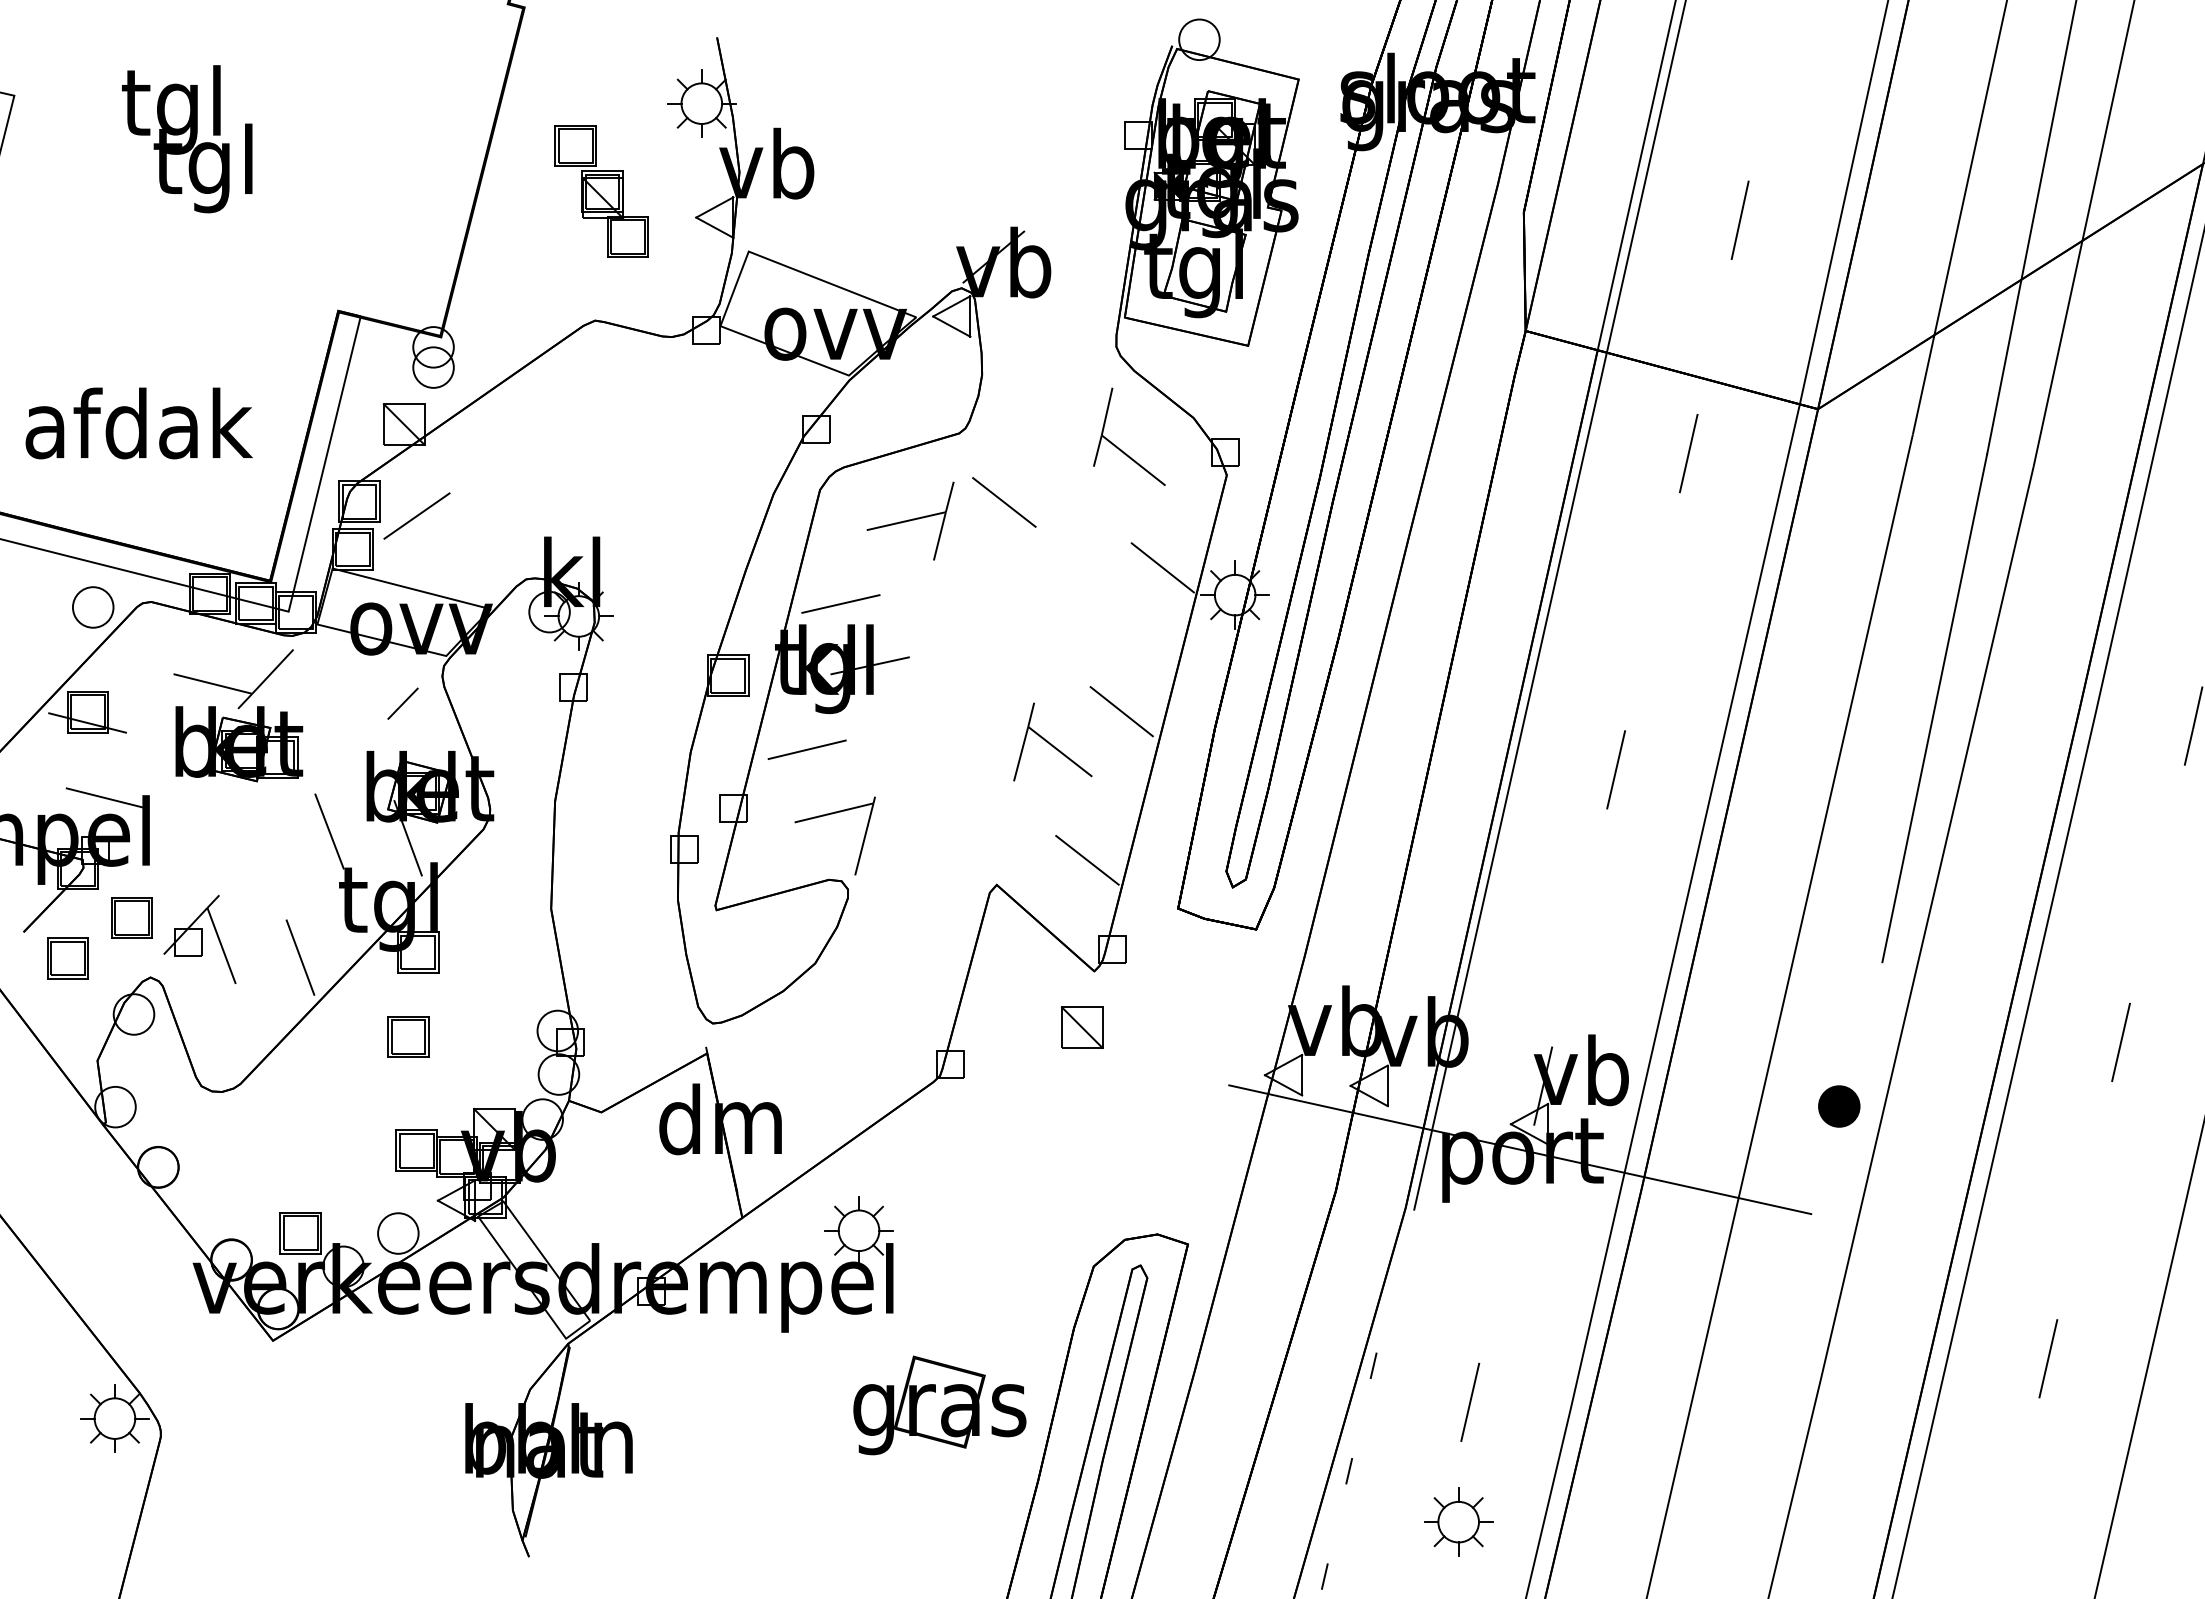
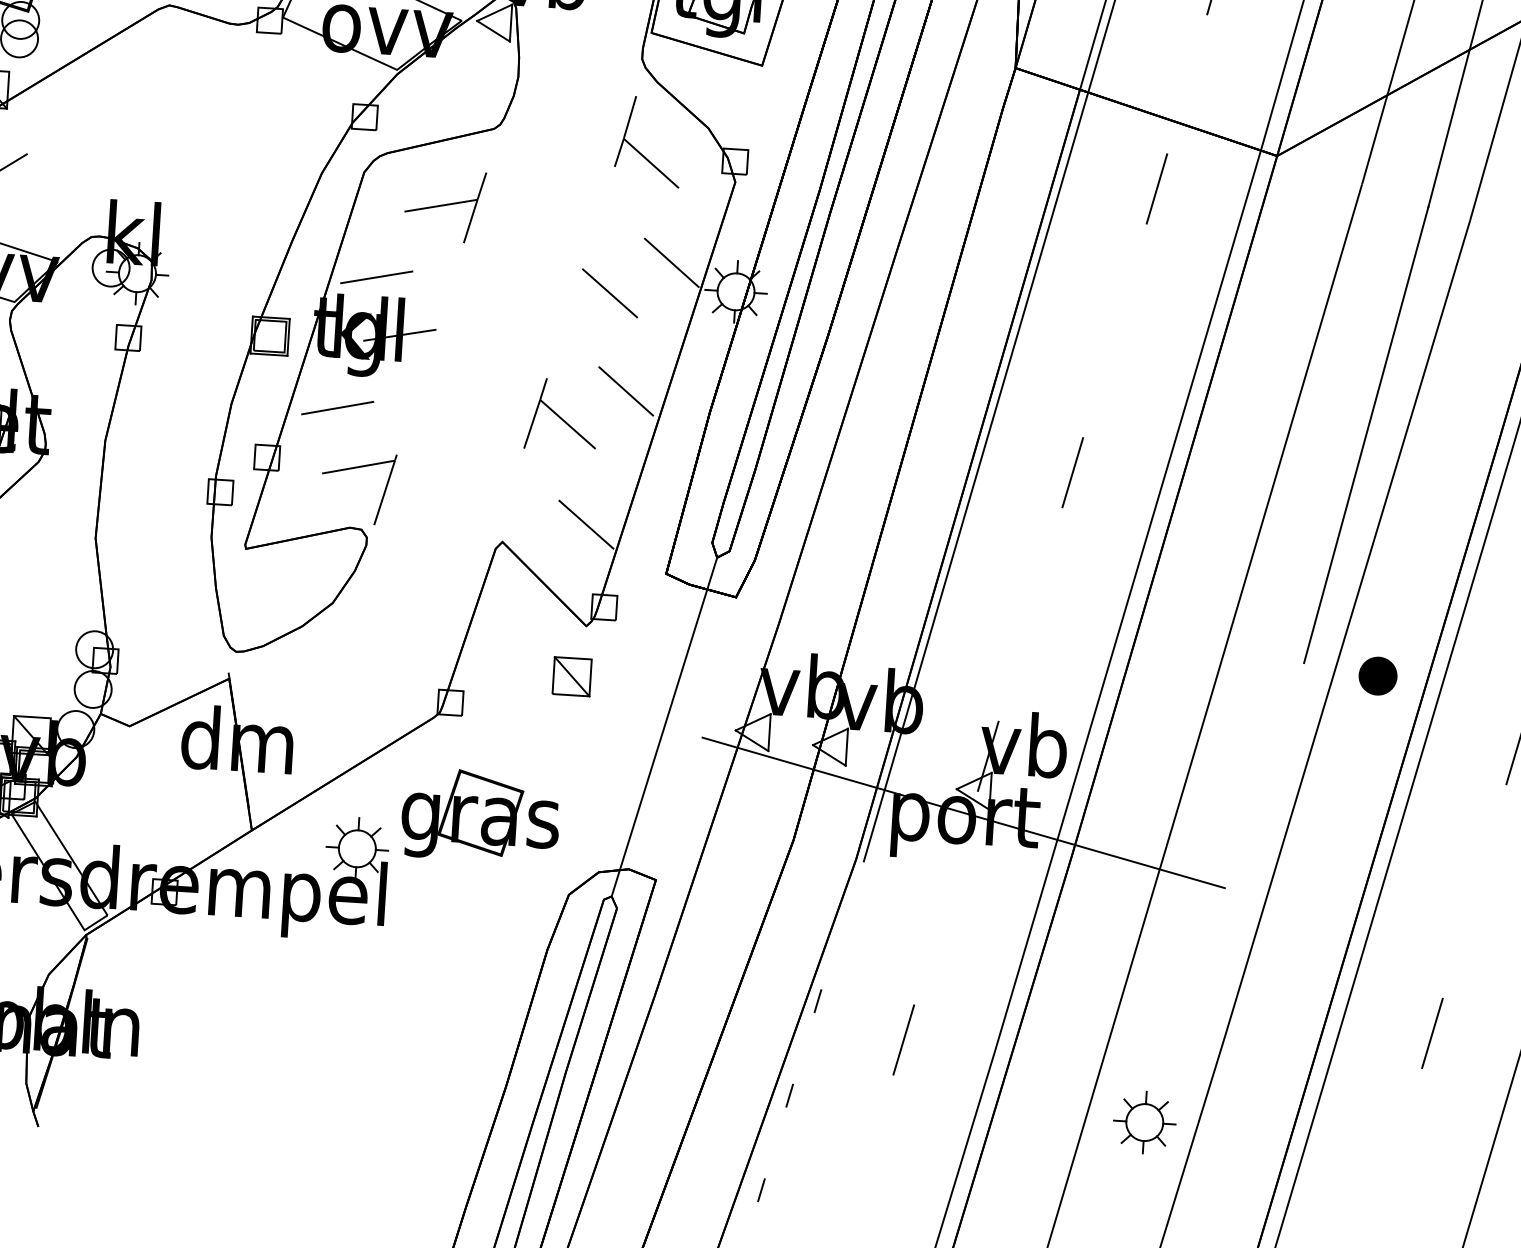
line: (1004, 502) -> (610, 293), moved
line: (1186, 1076) -> (664, 727), added
part: (1839, 1106) -> (1378, 676), moved
part: (939, 1405) -> (480, 816), moved
part: (1458, 1521) -> (1144, 1121), moved

